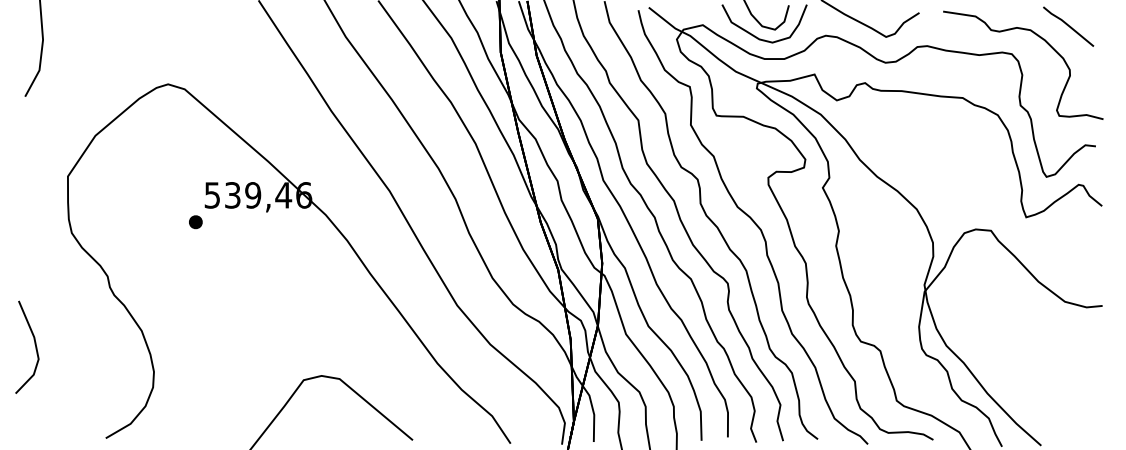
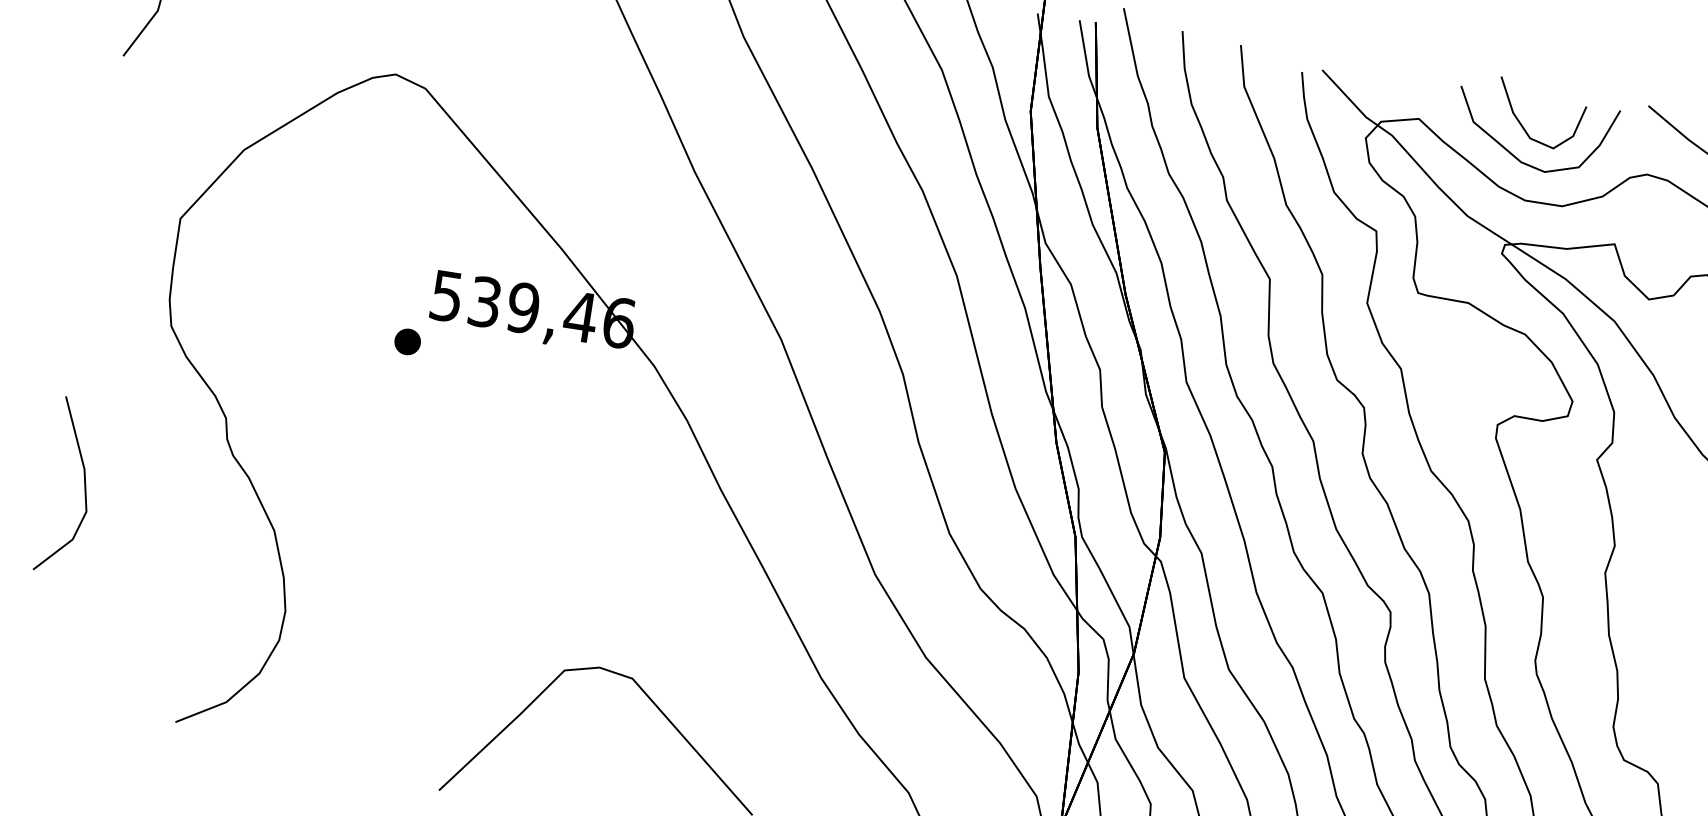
line: (34, 344) -> (82, 482), moved

